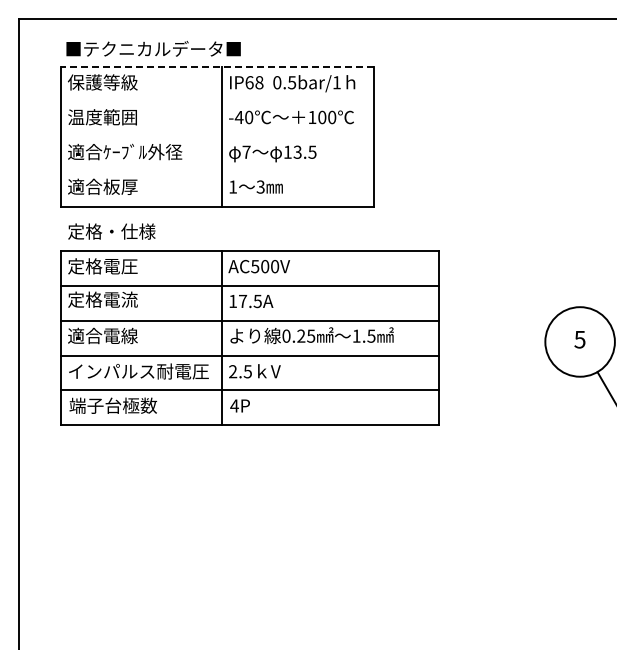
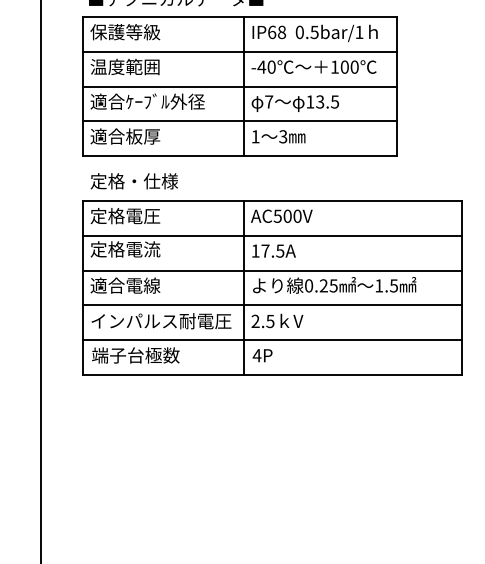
line: (217, 67) -> (240, 17), dashed -> solid
line: (216, 102) -> (239, 52), added
line: (216, 136) -> (239, 86), added
line: (216, 171) -> (239, 121), added

